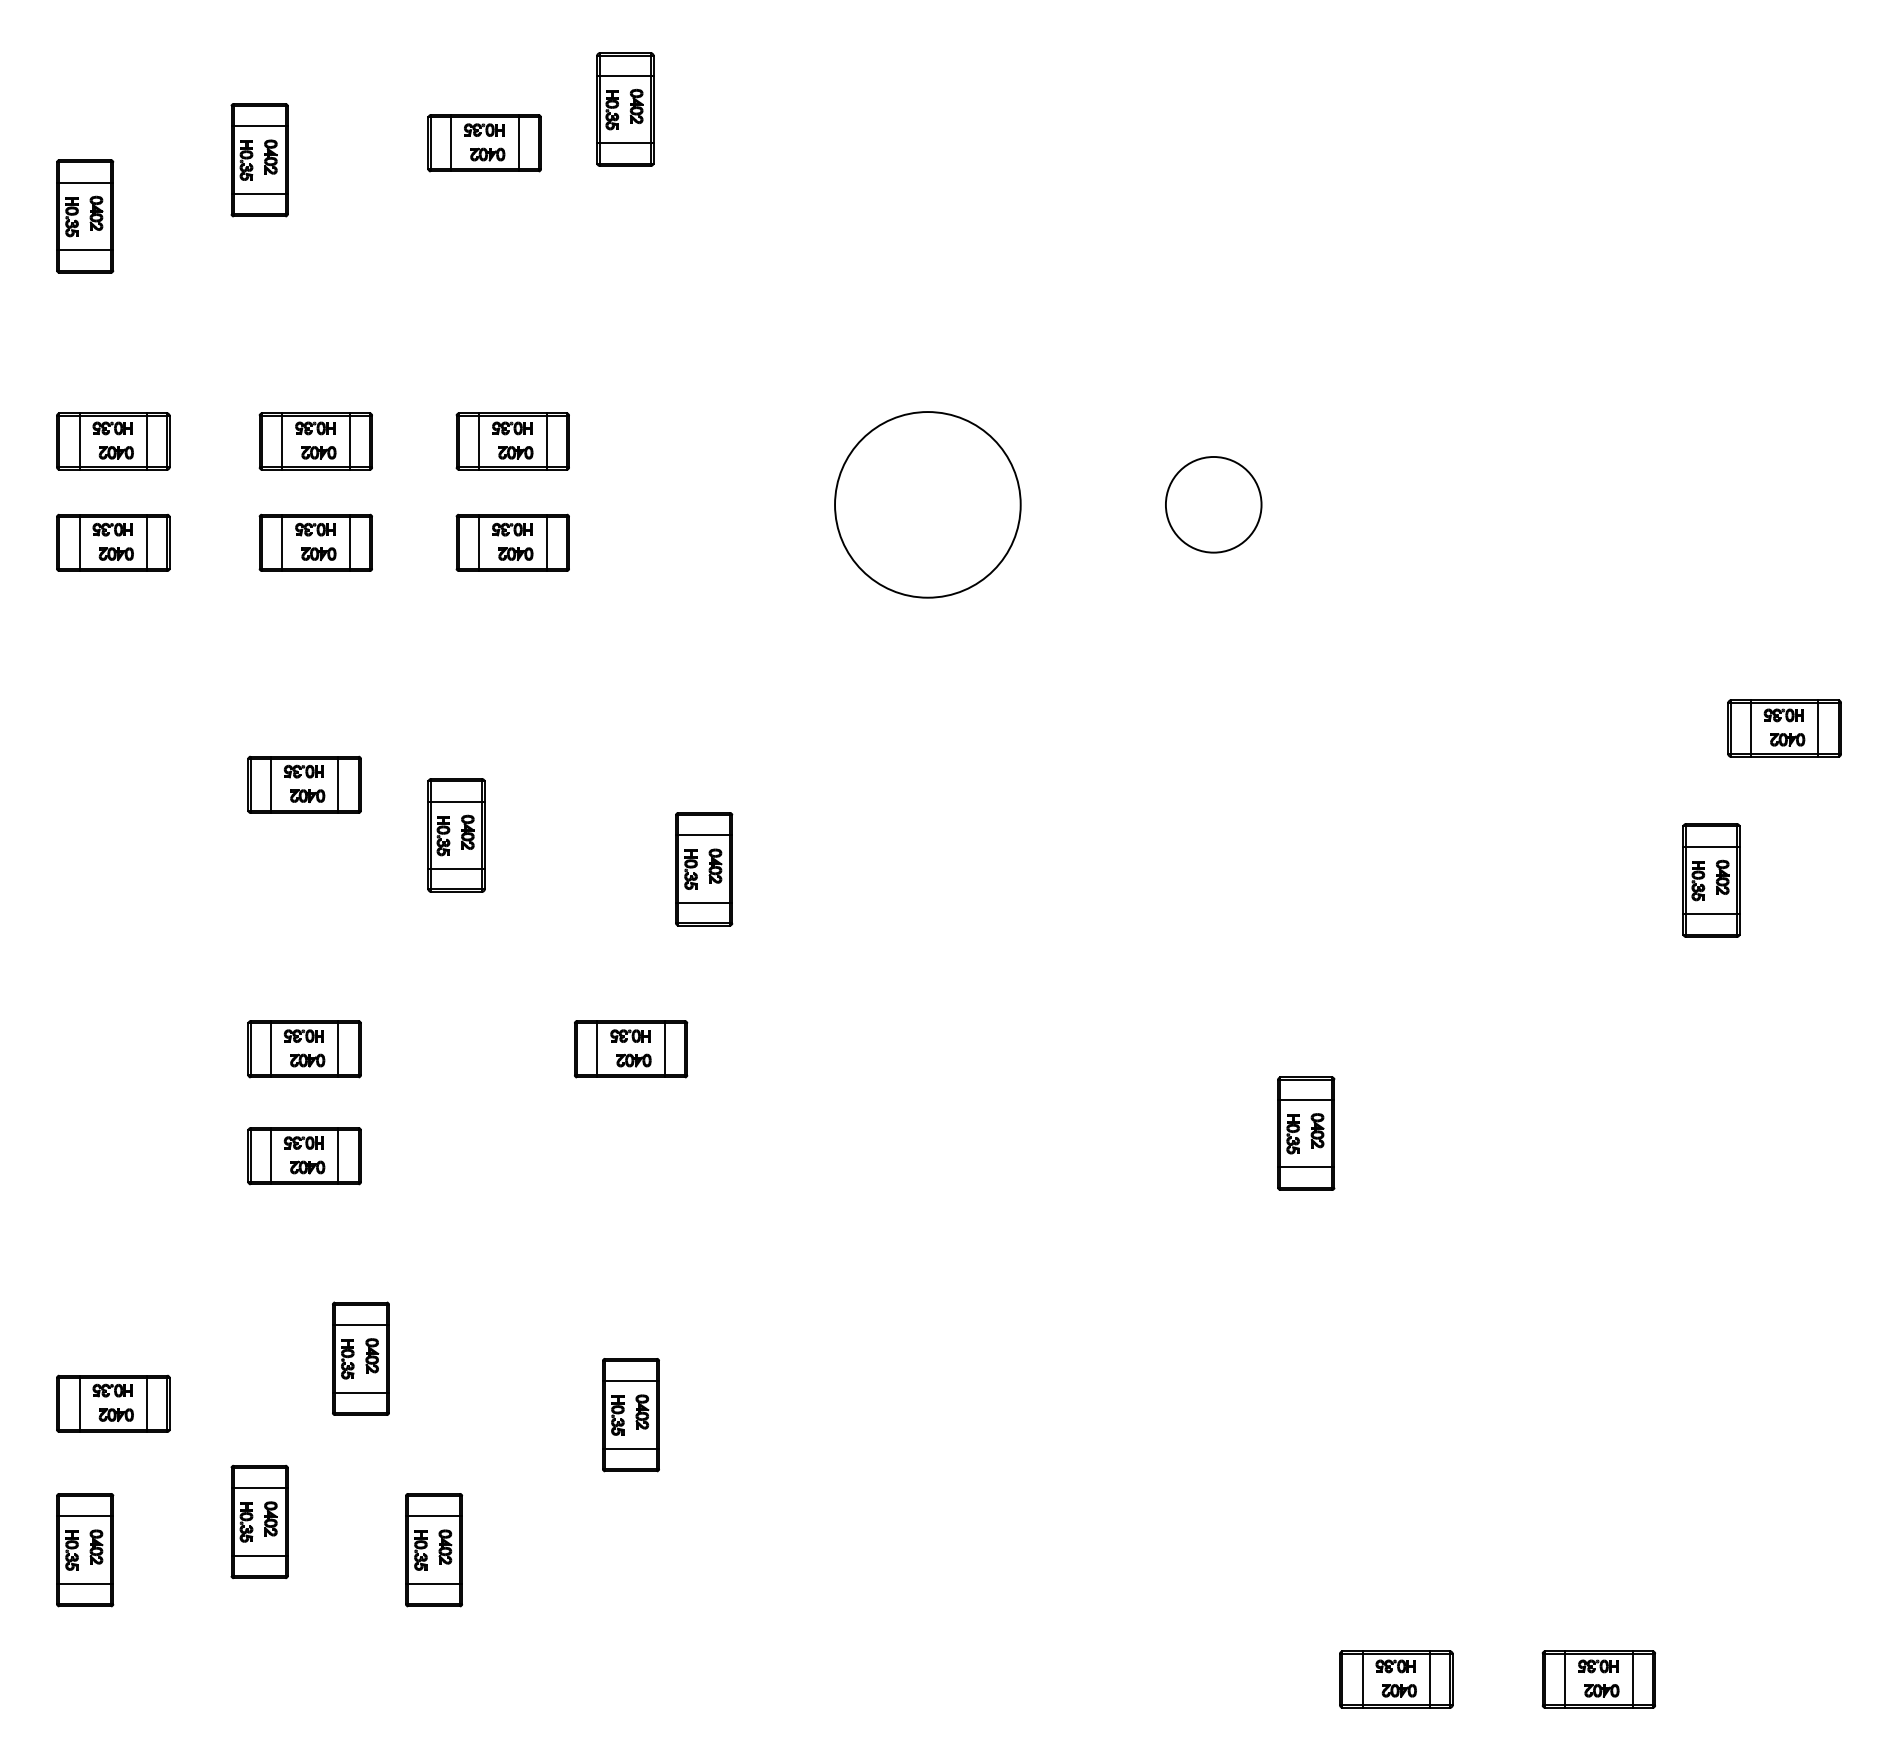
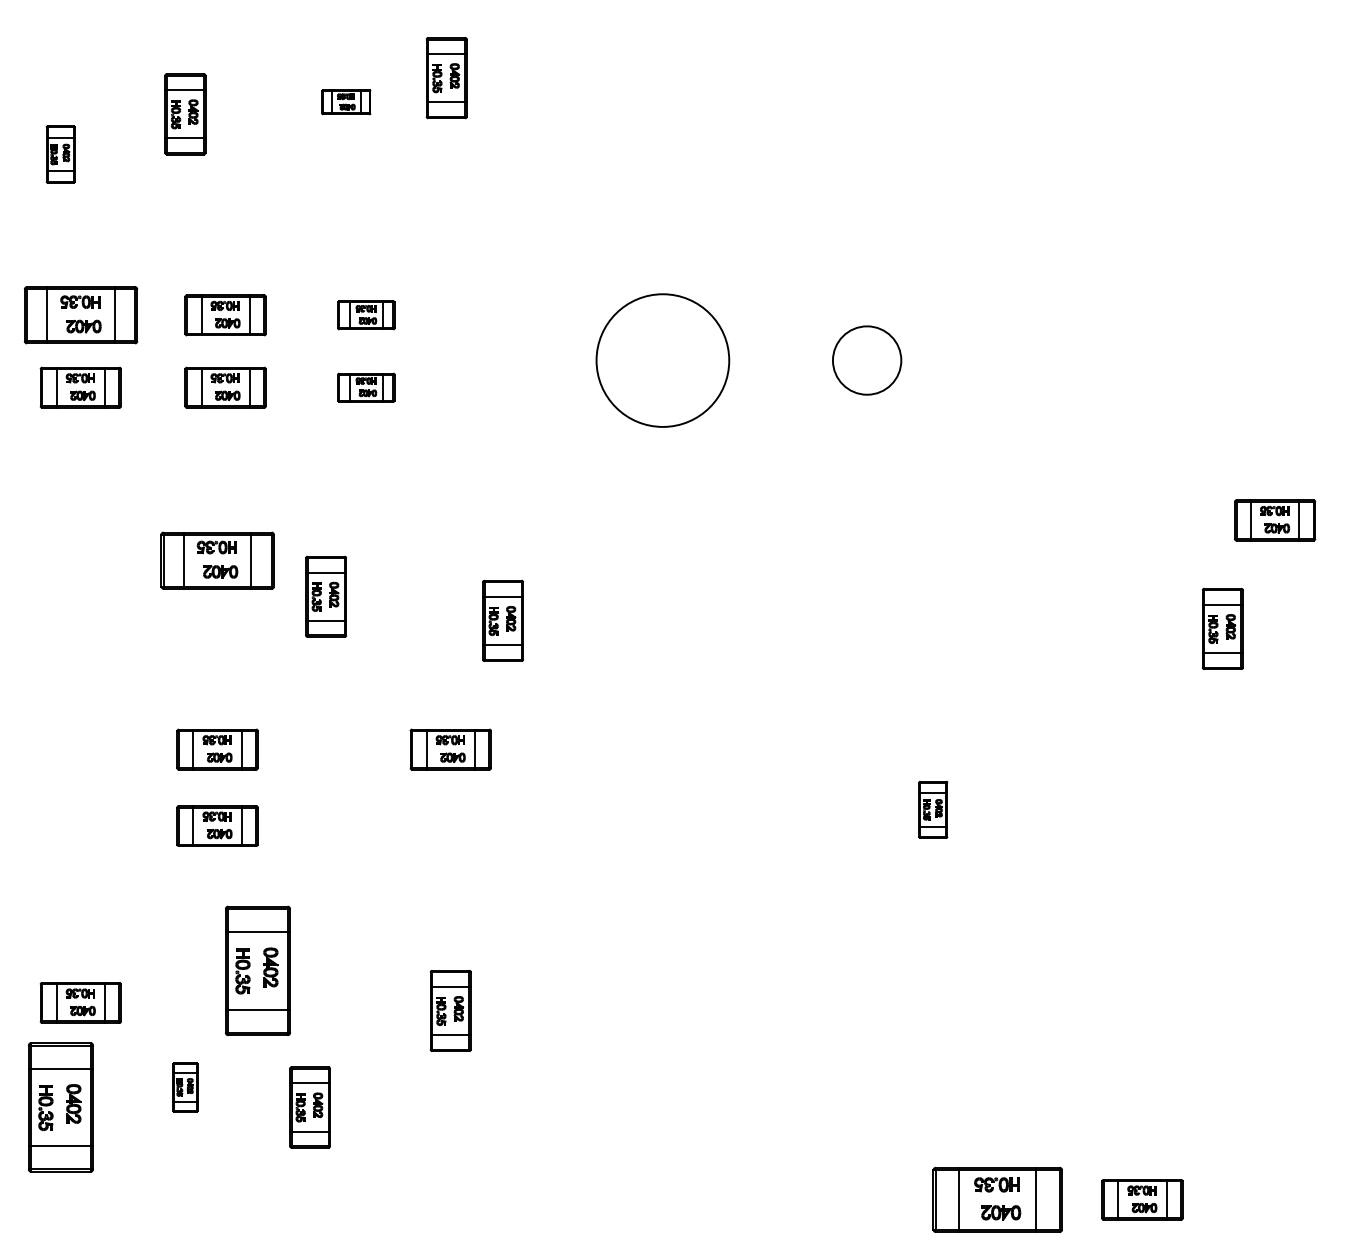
part: (485, 143) -> (346, 102), size x0.6
part: (84, 216) -> (60, 154), size x0.7
part: (112, 441) -> (80, 315), size x1.4
part: (513, 441) -> (366, 315), size x0.7
part: (513, 542) -> (366, 387), size x0.7
part: (304, 784) -> (217, 560), size x1.4
part: (1306, 1133) -> (933, 809), size x0.7
part: (360, 1358) -> (257, 970), size x1.6
part: (259, 1522) -> (185, 1087), size x0.6
part: (84, 1550) -> (60, 1107), size x1.6
part: (1396, 1678) -> (997, 1199), size x1.6

